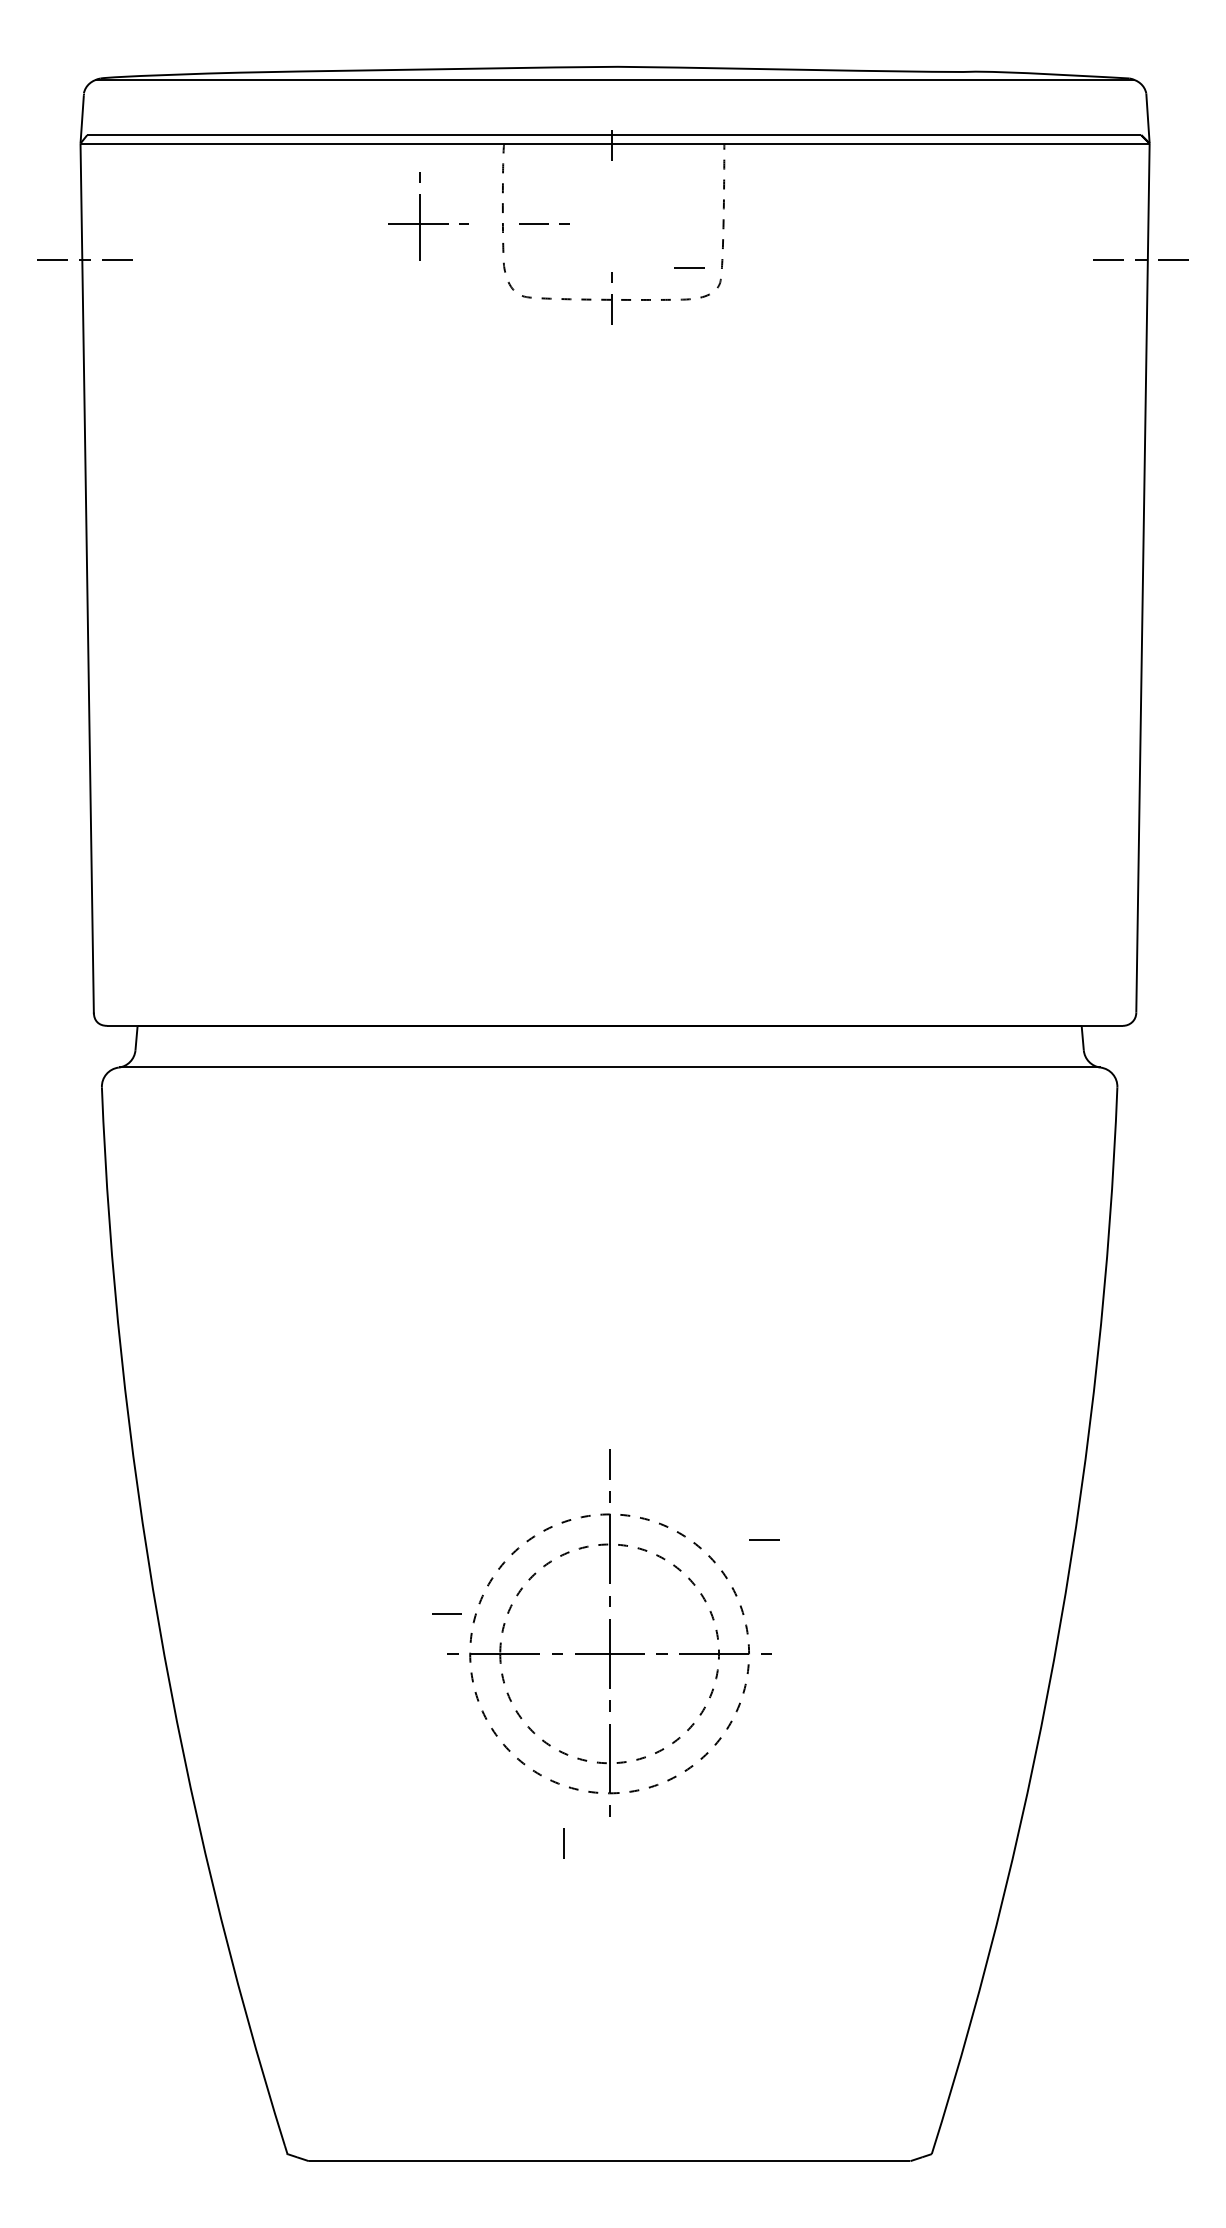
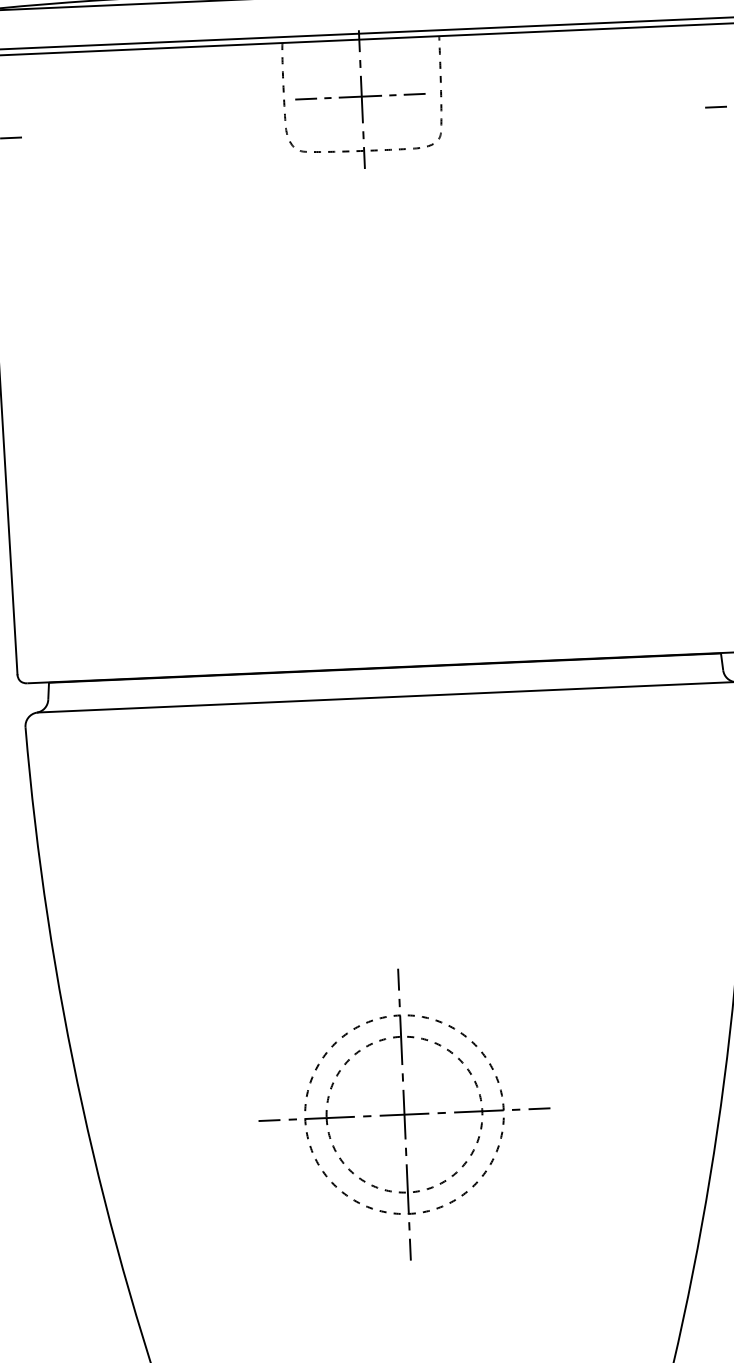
part: (428, 223) -> (367, 96), moved
line: (689, 267) -> (414, 94), moved
line: (764, 1539) -> (539, 1108), moved
line: (446, 1613) -> (269, 1120), moved
line: (563, 1843) -> (410, 1249), moved

